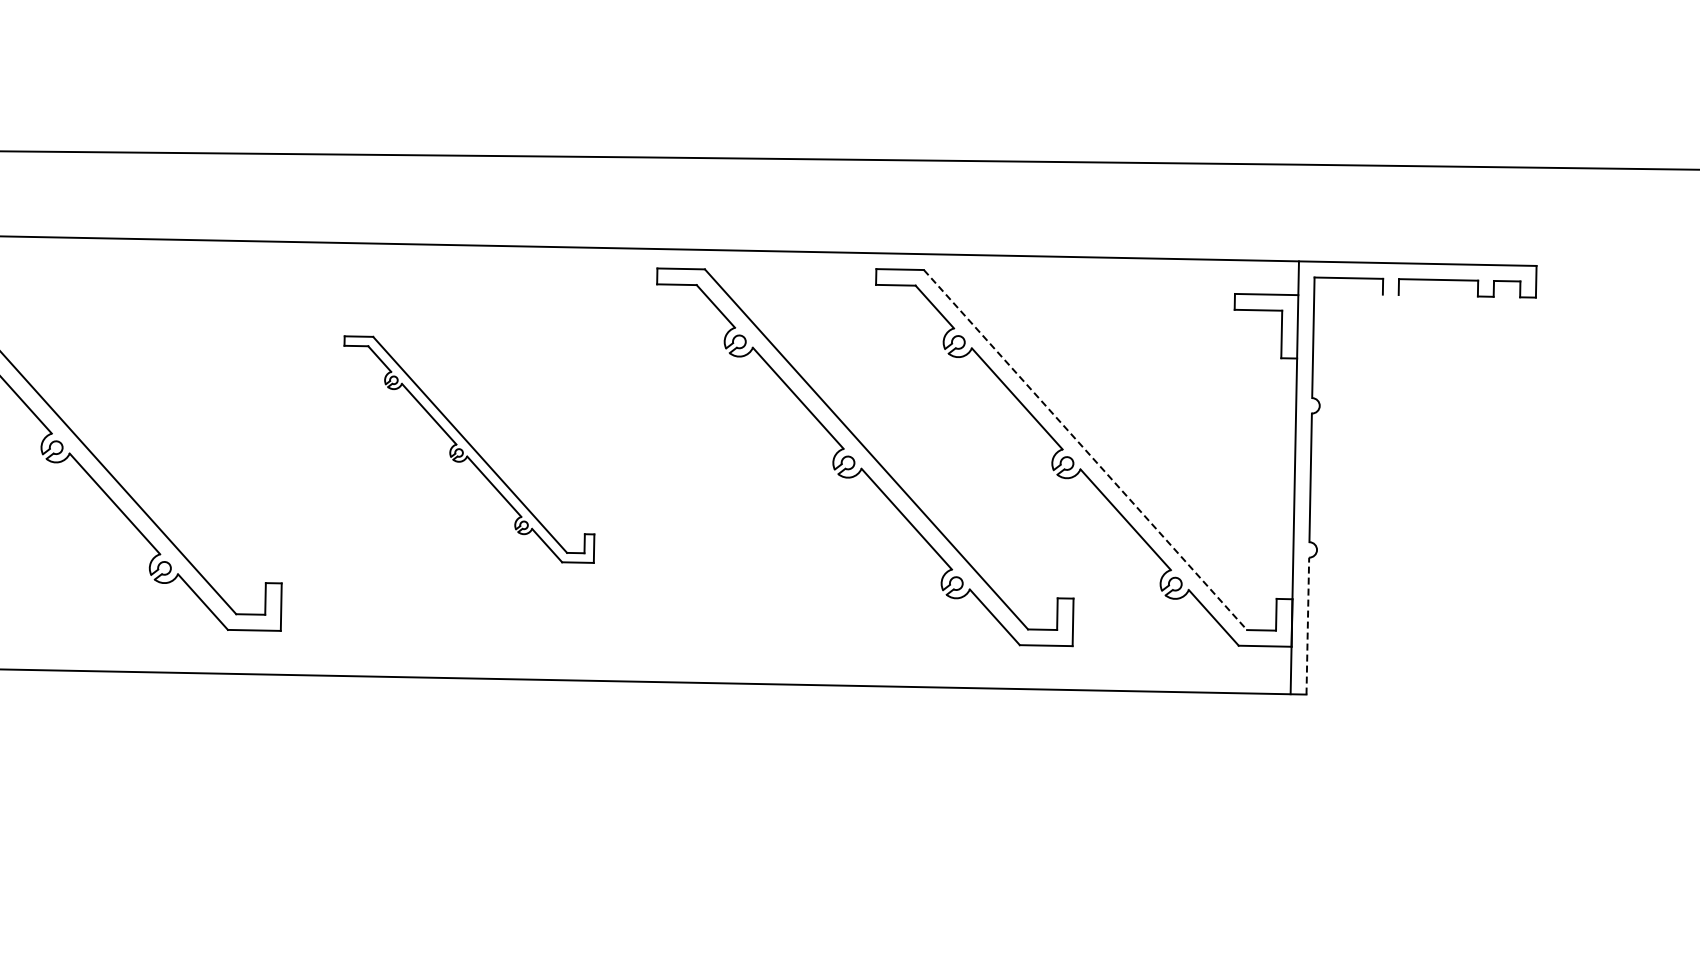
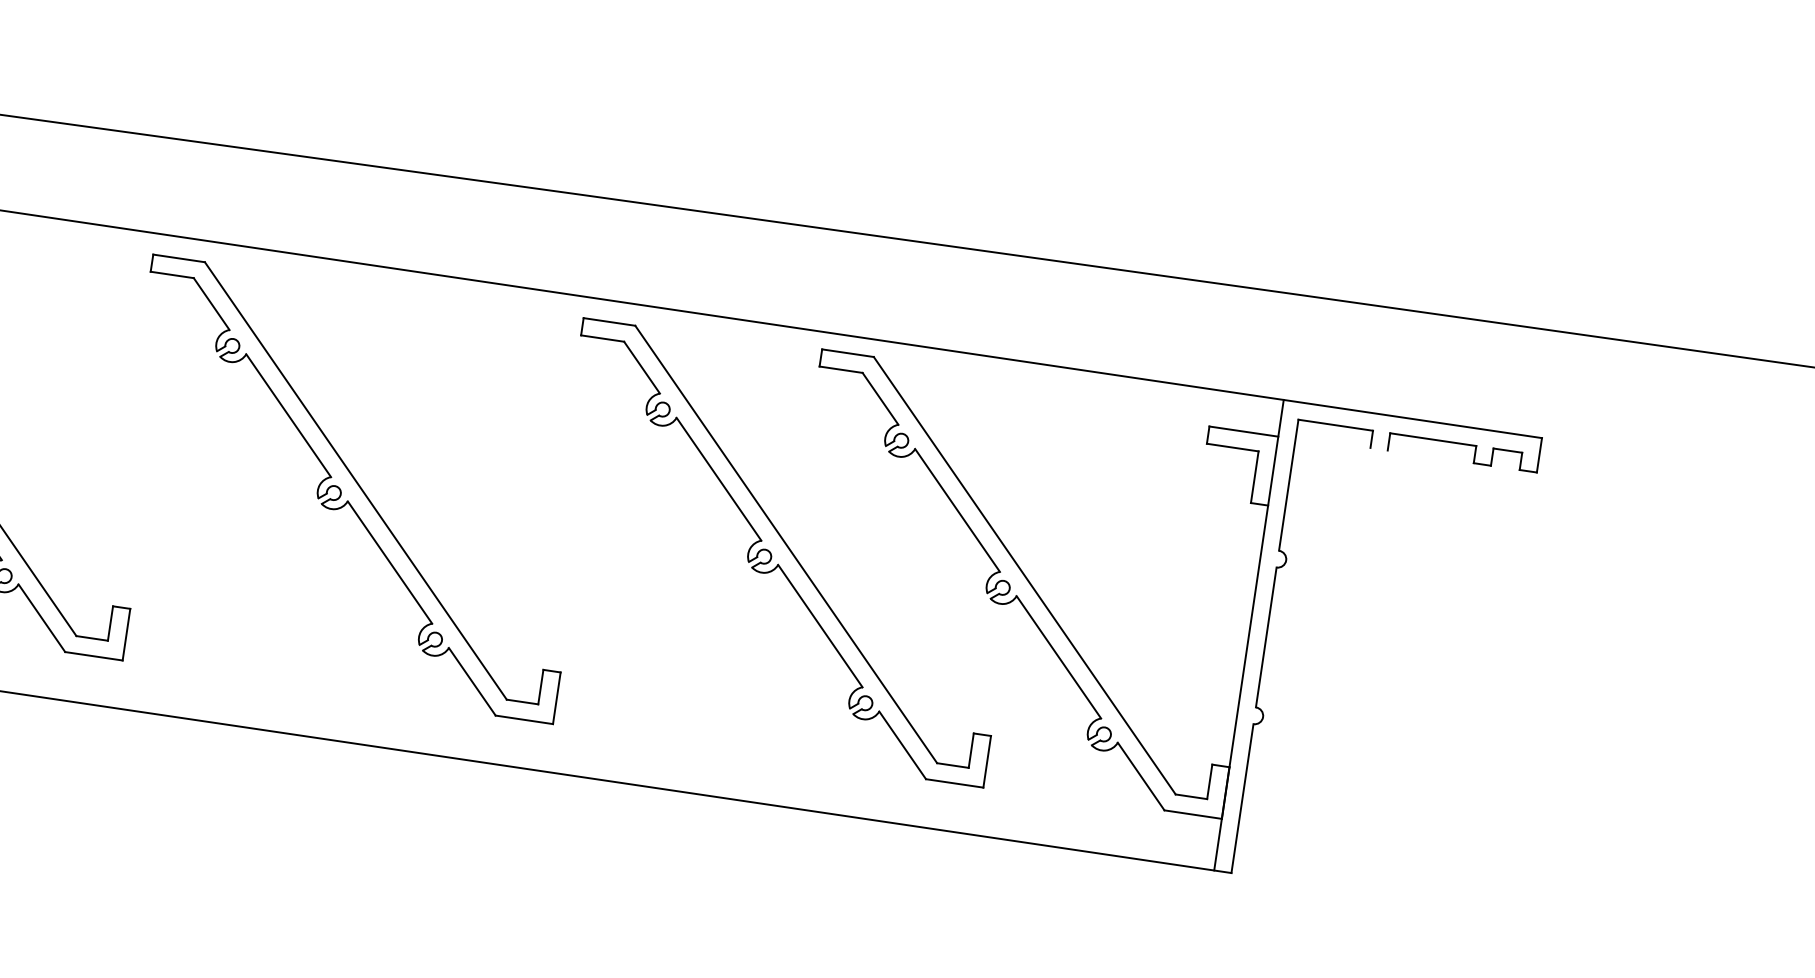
part: (469, 449) -> (353, 489), size x1.67
line: (1085, 450) -> (1024, 576), dashed -> solid
line: (1307, 625) -> (1242, 797), dashed -> solid

